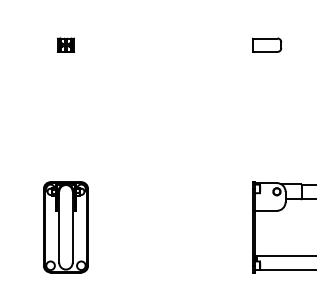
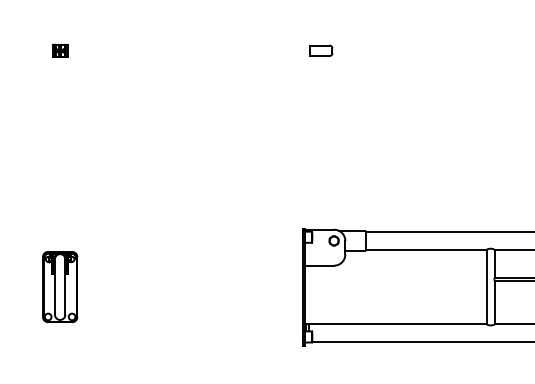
part: (65, 45) -> (59, 50), size x0.7
part: (267, 45) -> (321, 50), size x0.6
part: (65, 226) -> (59, 286), size x0.6

